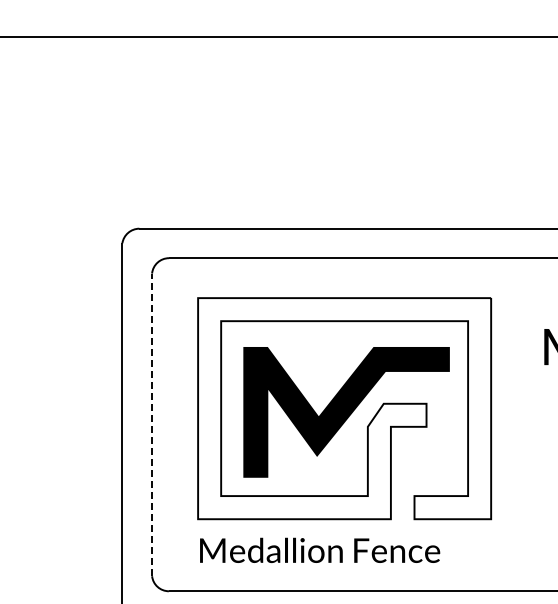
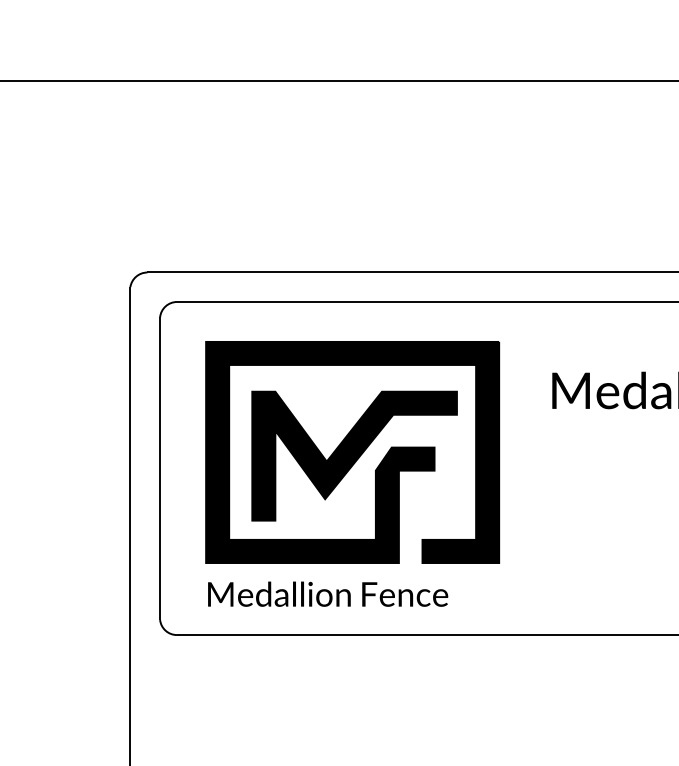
fill: (344, 408) -> (352, 452), added
line: (152, 424) -> (160, 468), dashed -> solid

